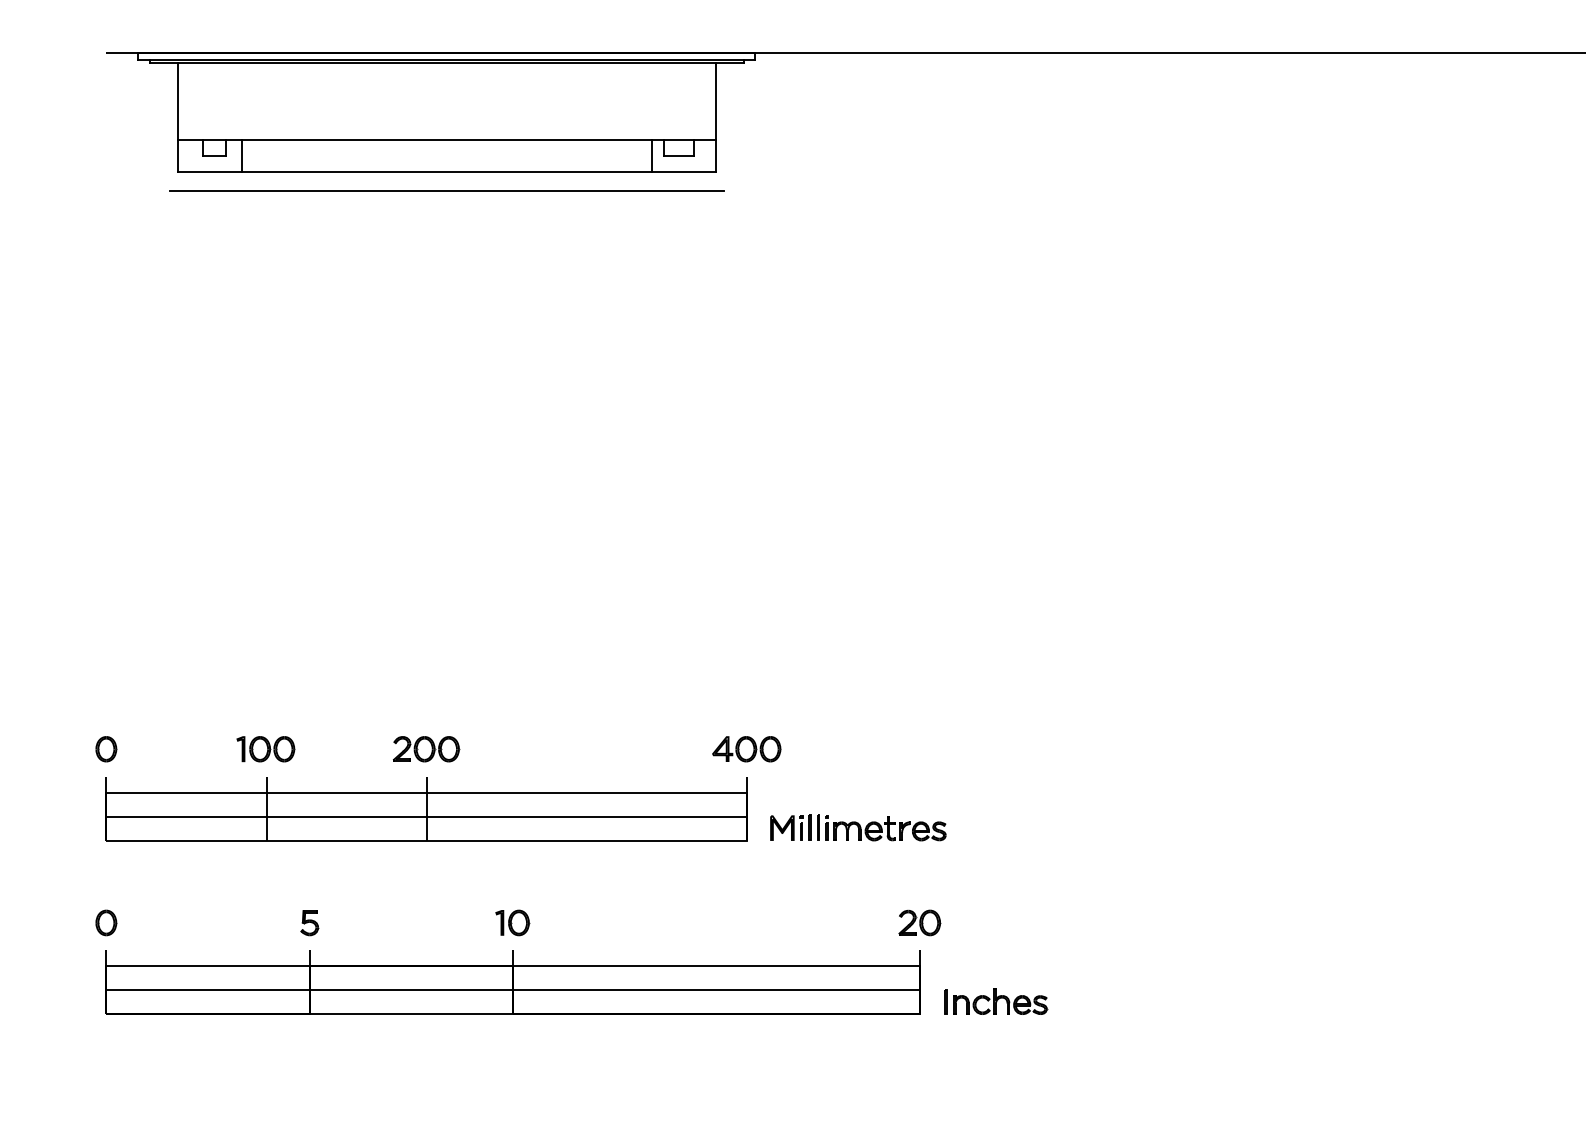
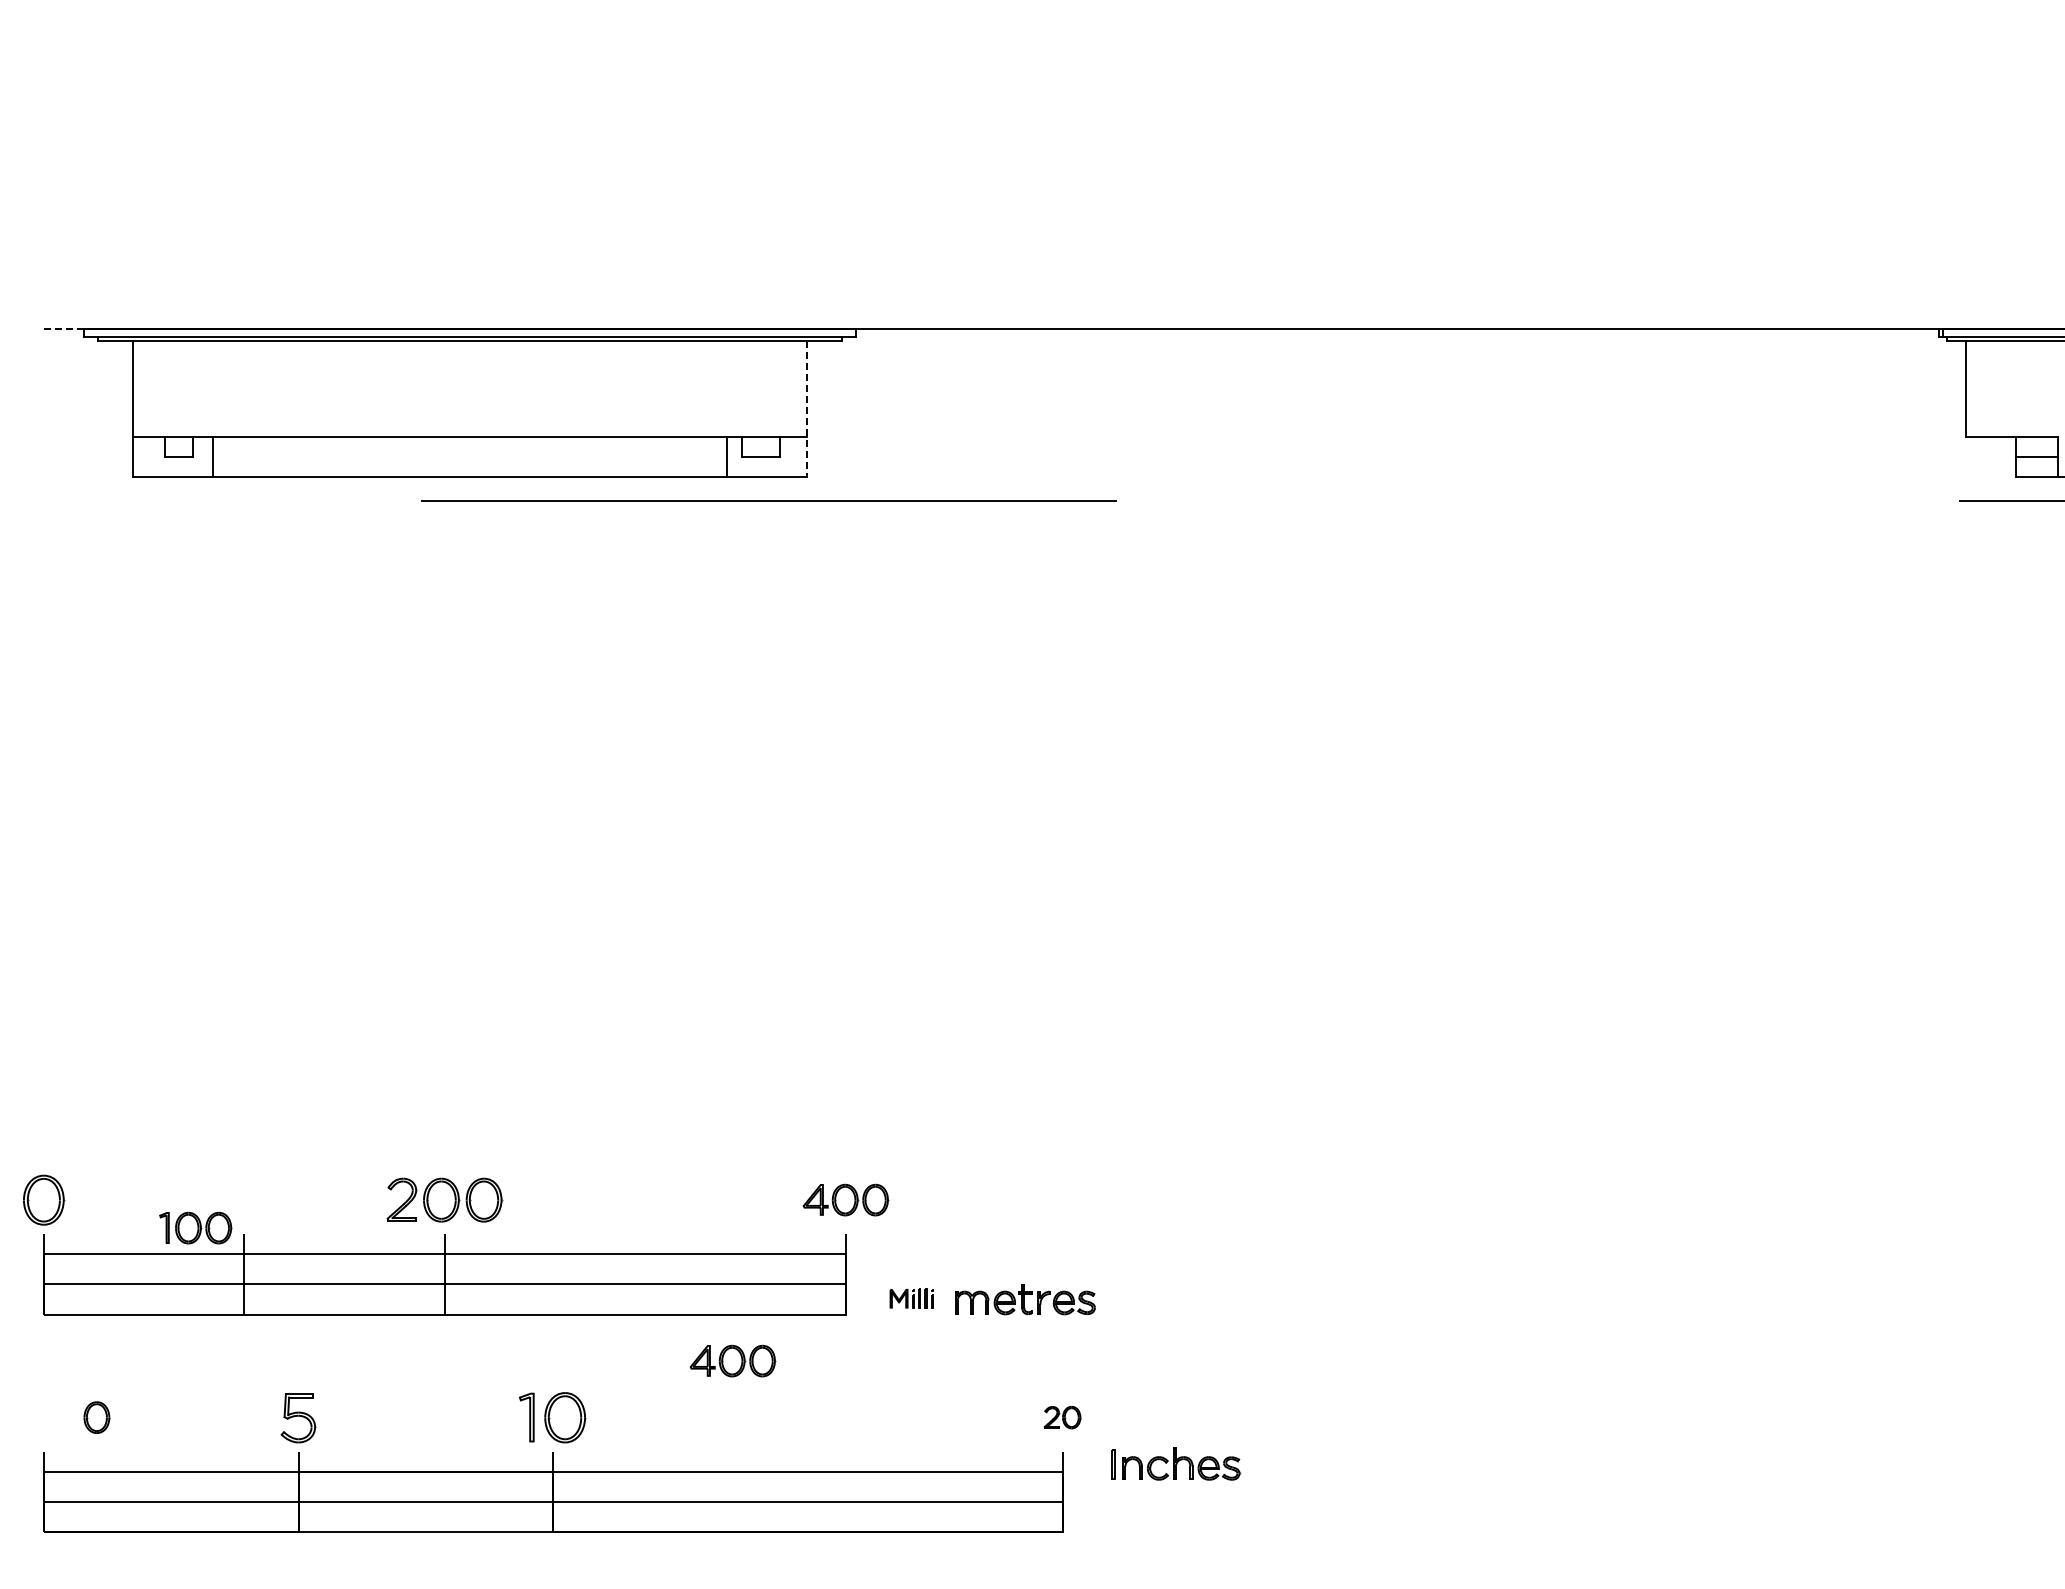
line: (121, 53) -> (63, 328), solid -> dashed
line: (716, 117) -> (807, 409), solid -> dashed
line: (446, 190) -> (768, 500), moved
part: (106, 748) -> (43, 1199), size x1.6
part: (265, 748) -> (195, 1227), moved
part: (426, 748) -> (444, 1199), size x1.4
part: (799, 827) -> (911, 1298), size x0.6
part: (656, 877) -> (732, 1360), added
part: (106, 922) -> (96, 1417), moved
part: (309, 922) -> (298, 1417), size x1.6
part: (512, 922) -> (552, 1417), size x1.6
part: (919, 922) -> (1062, 1417), size x0.7
part: (996, 1001) -> (1176, 1463), moved

